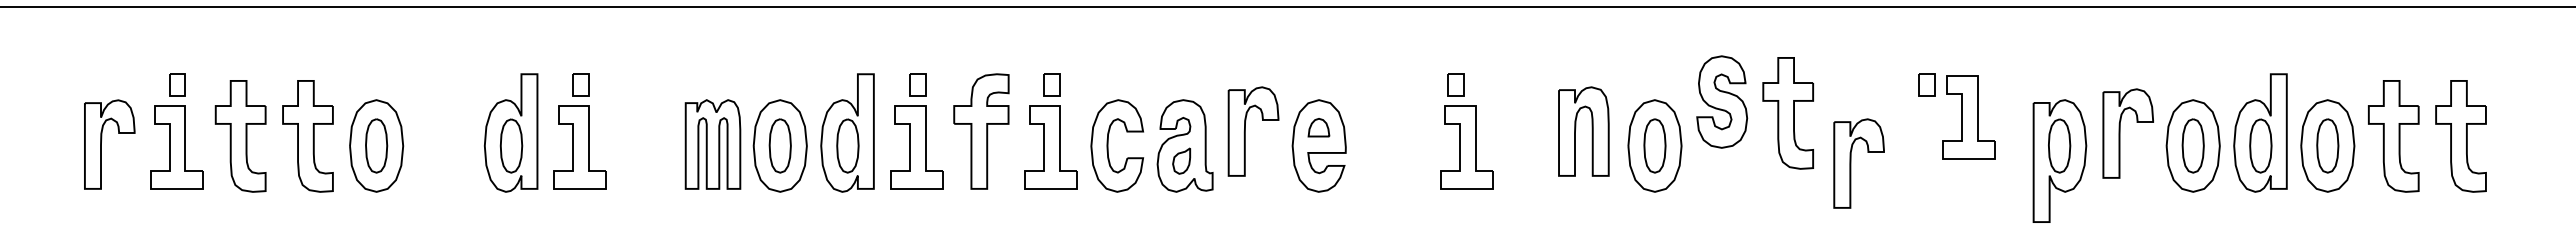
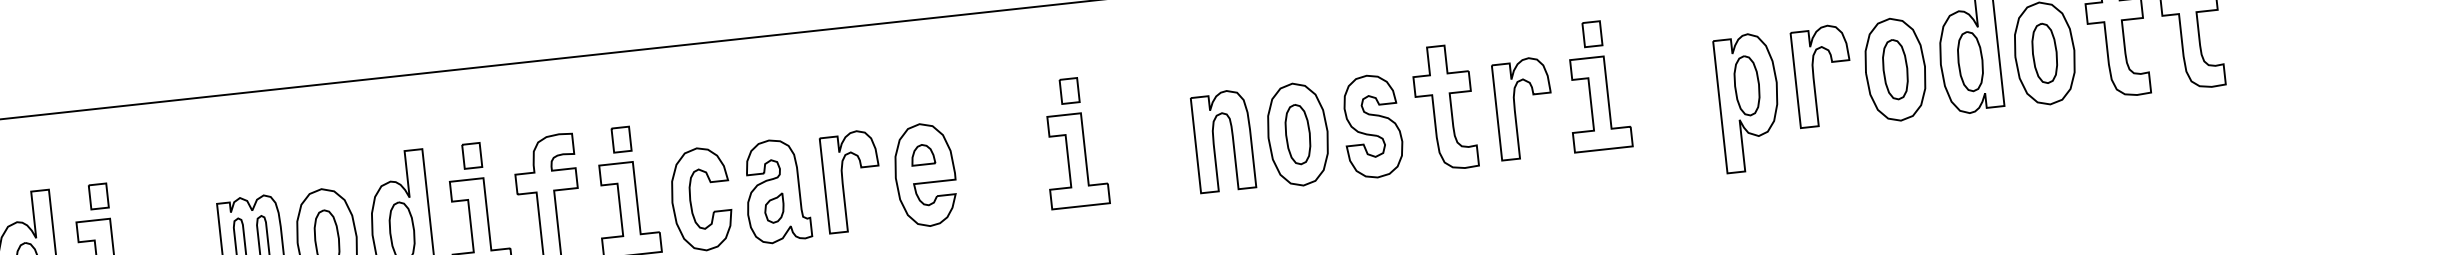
part: (1722, 101) -> (1372, 125), moved
part: (1787, 113) -> (1443, 108), moved
part: (1968, 117) -> (1598, 103), moved
part: (1576, 128) -> (1214, 138), moved
part: (1245, 131) -> (843, 182), moved
part: (2120, 133) -> (1814, 76), moved
part: (1466, 147) -> (1075, 160), moved
part: (1851, 163) -> (1515, 109), moved

